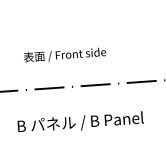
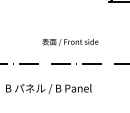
text: (65, 53) -> (70, 41), moved

